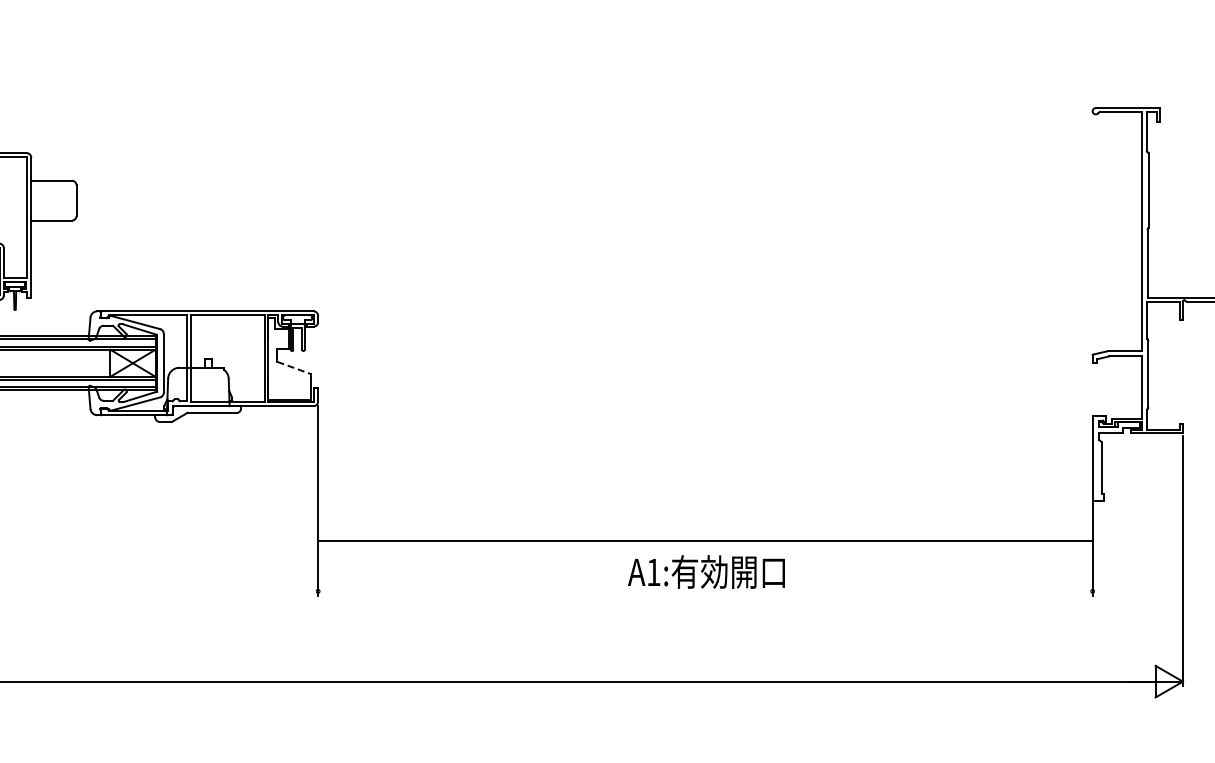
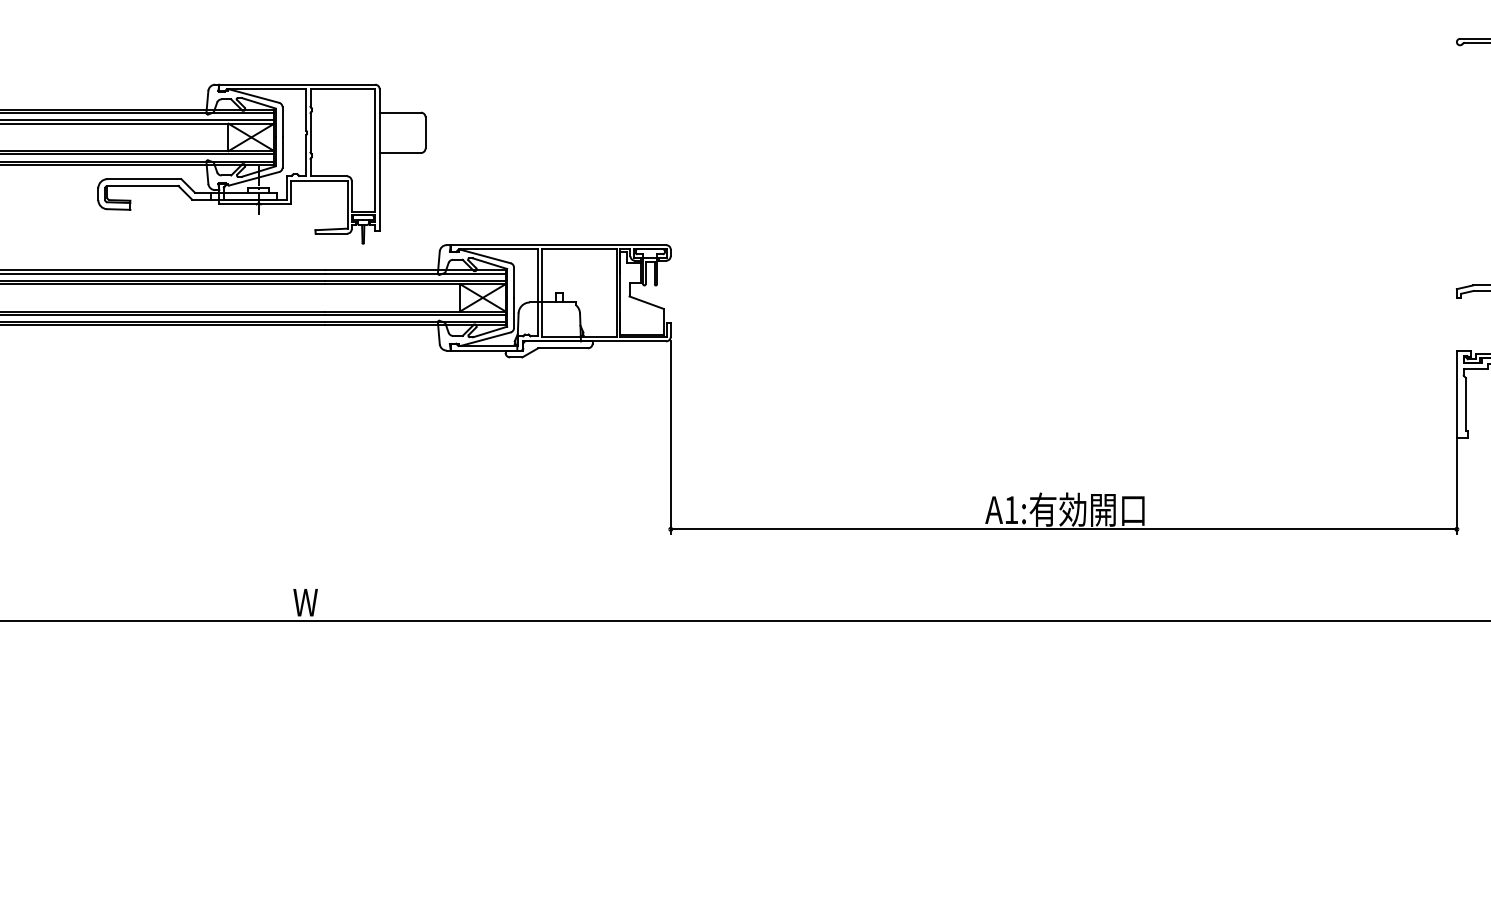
line: (295, 367) -> (647, 302), dashed -> solid
line: (705, 541) -> (1063, 529), moved

